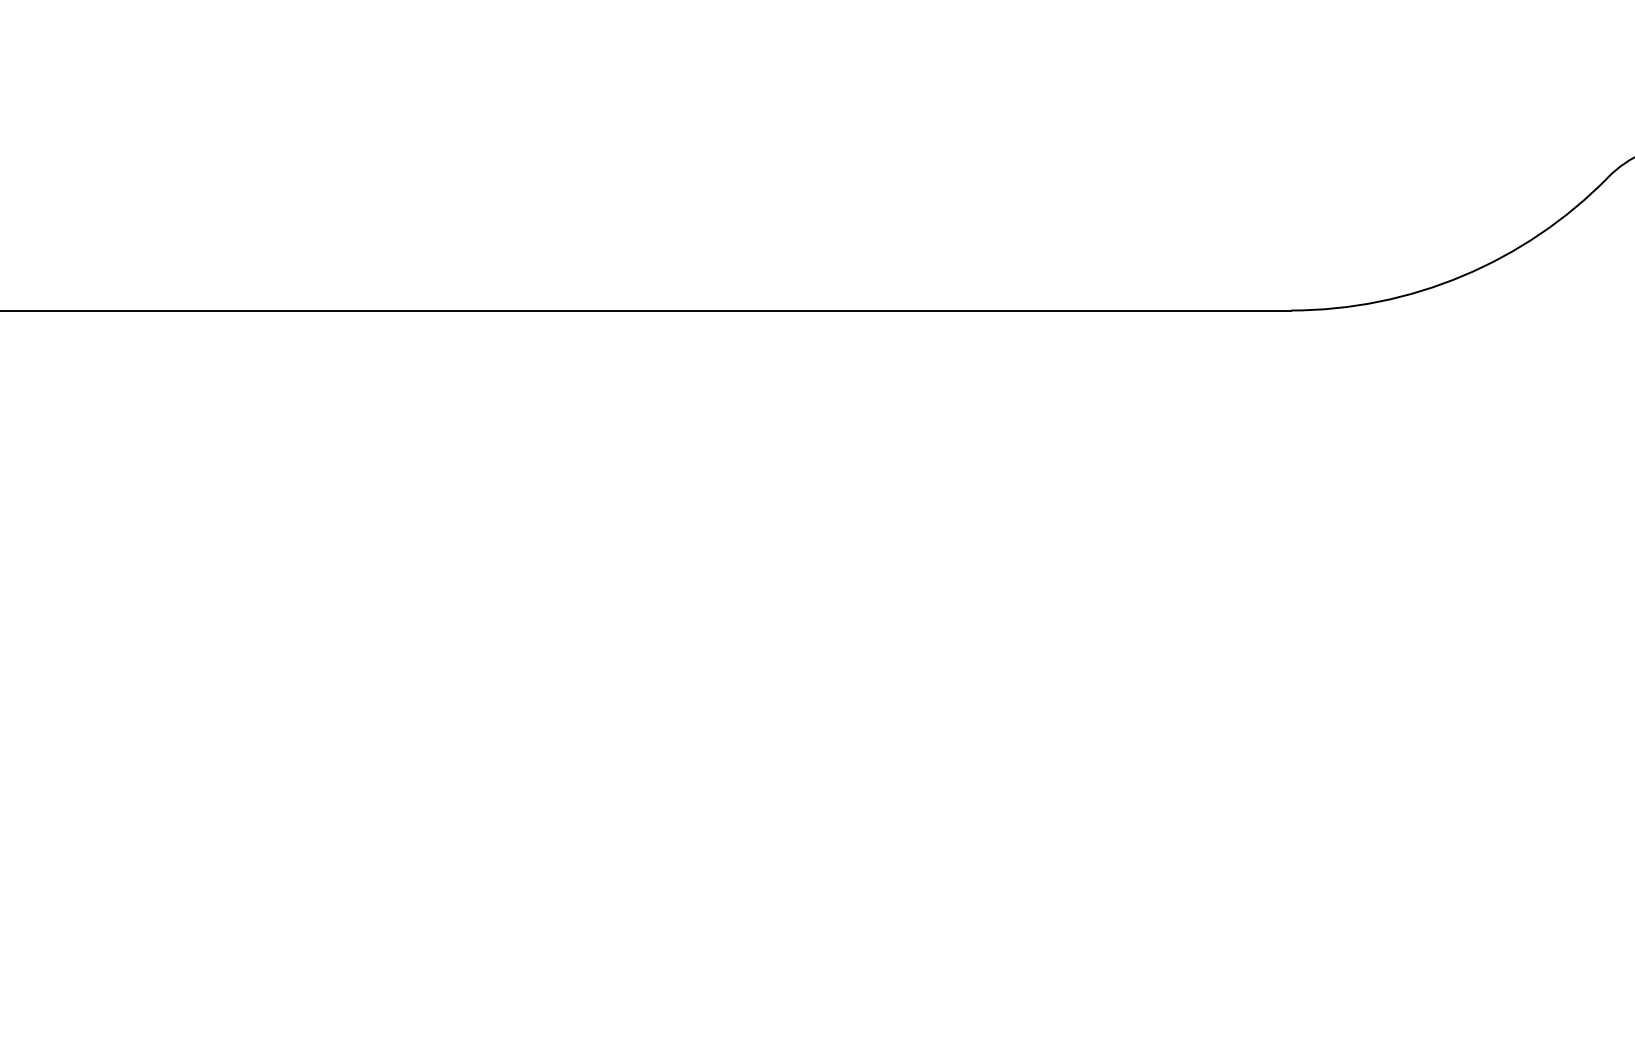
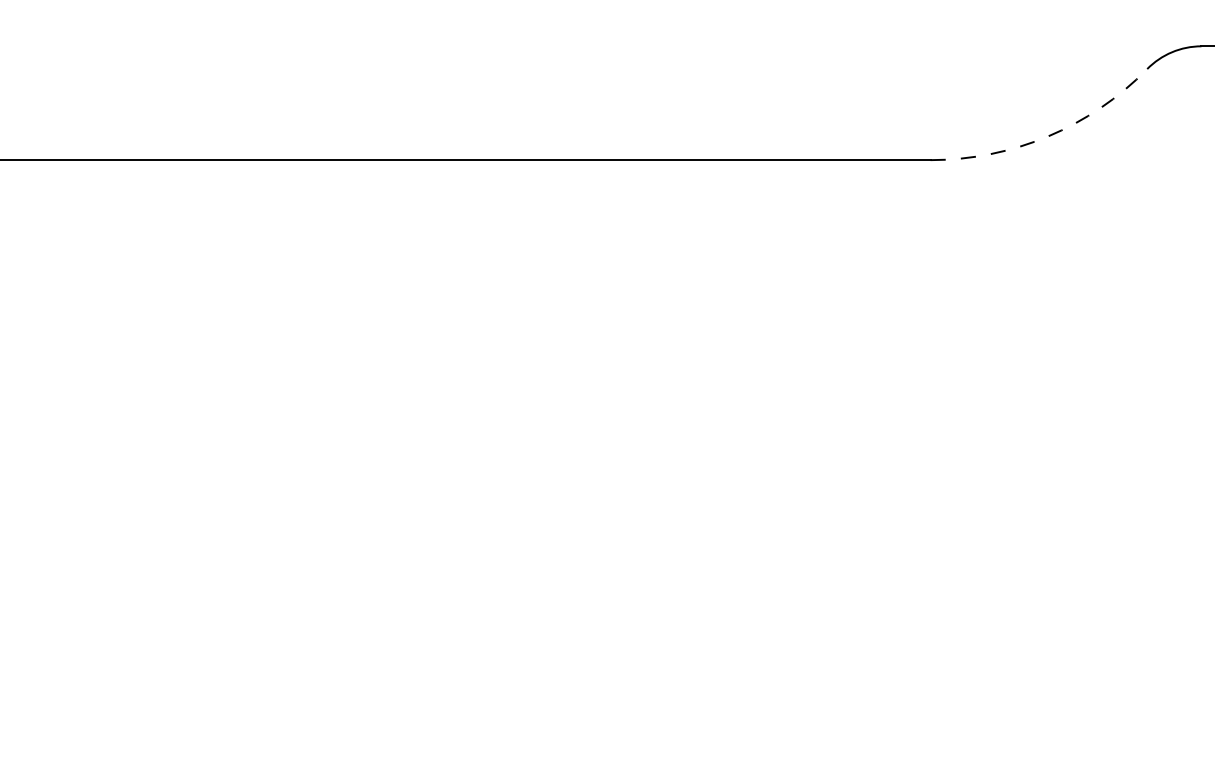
arc: (1463, 275) -> (1048, 136), solid -> dashed

